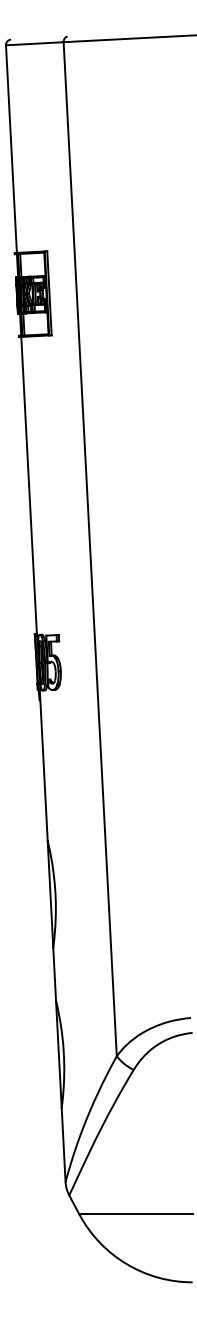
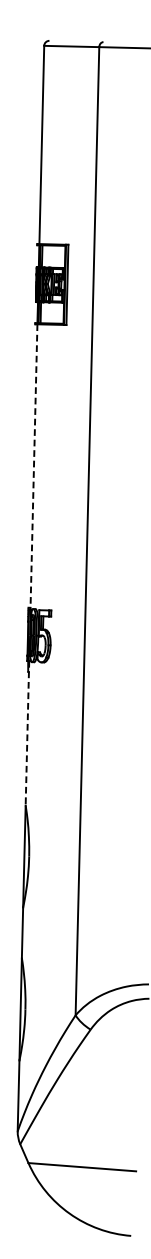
line: (29, 486) -> (34, 467), solid -> dashed
line: (43, 765) -> (27, 733), solid -> dashed

